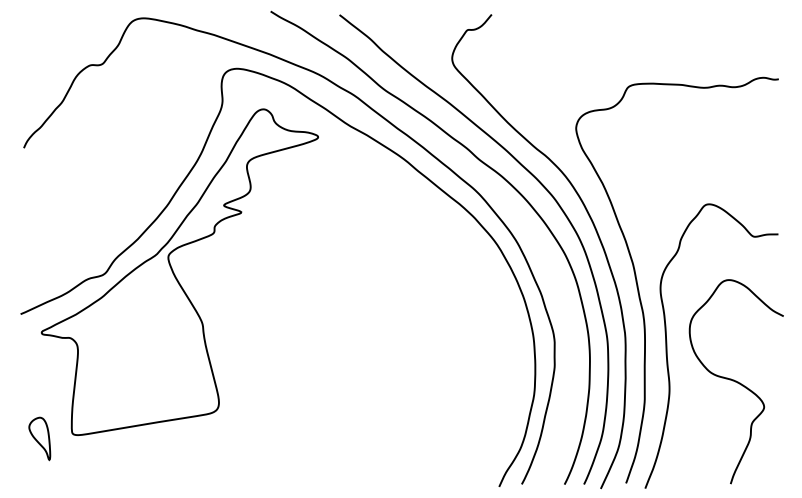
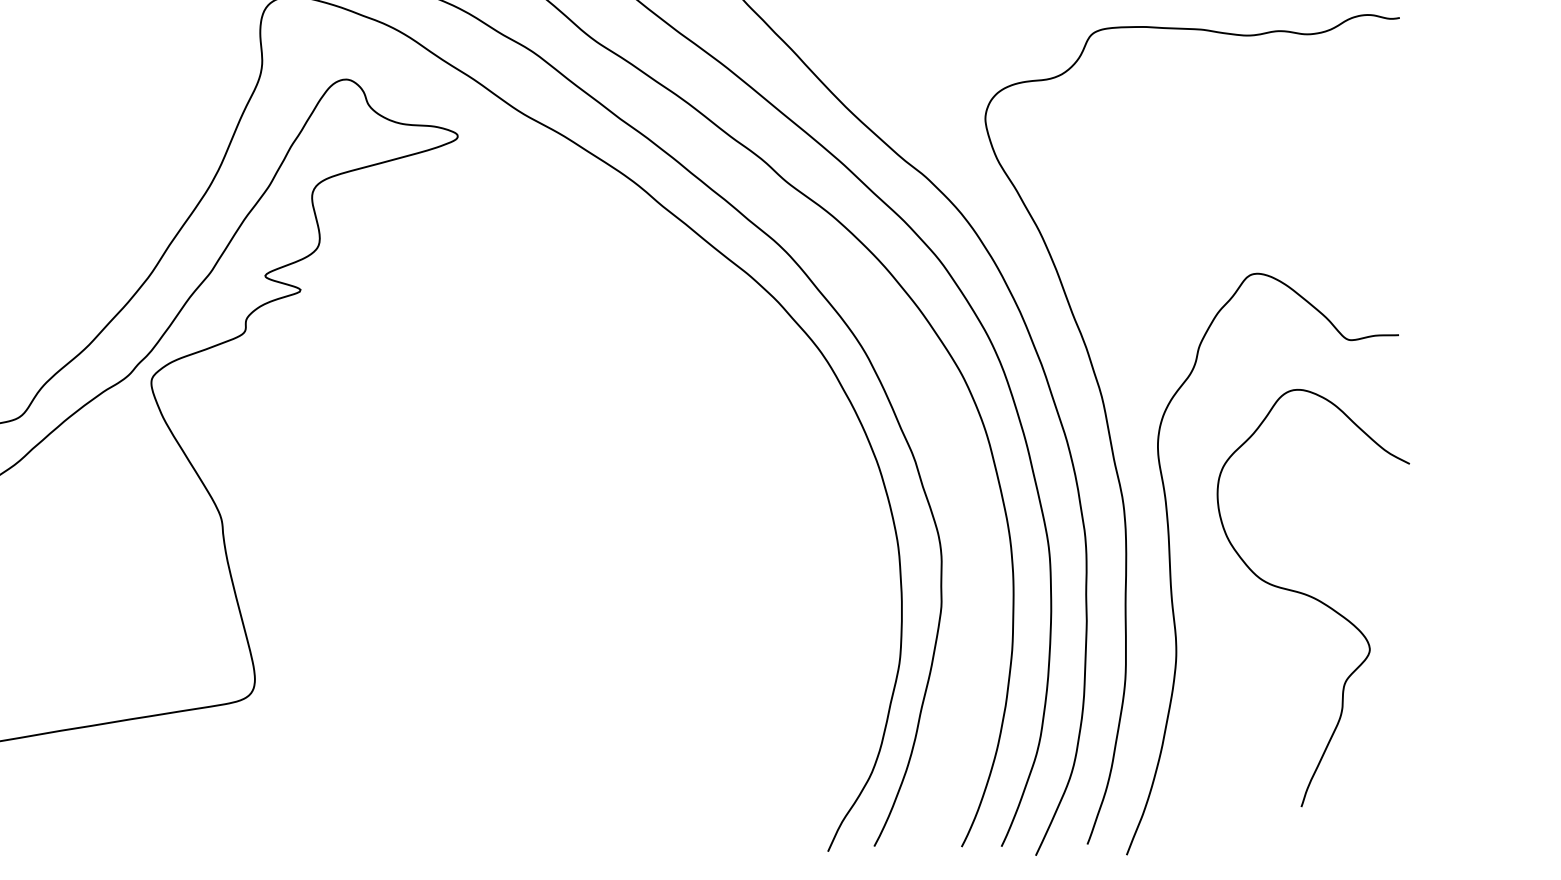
curve: (735, 381) -> (1311, 597), moved

